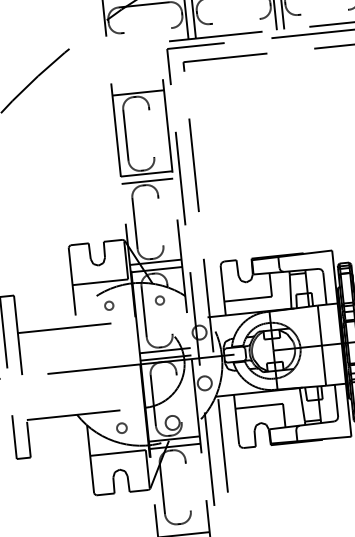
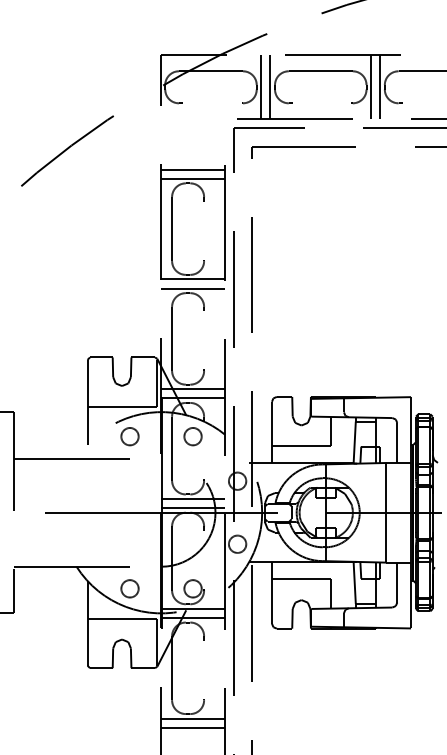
line: (137, 85) -> (192, 169), added
part: (159, 300) -> (192, 436), size x1.67
part: (108, 305) -> (129, 436), size x1.67
part: (121, 427) -> (129, 588), size x1.43
line: (183, 527) -> (192, 718), added

